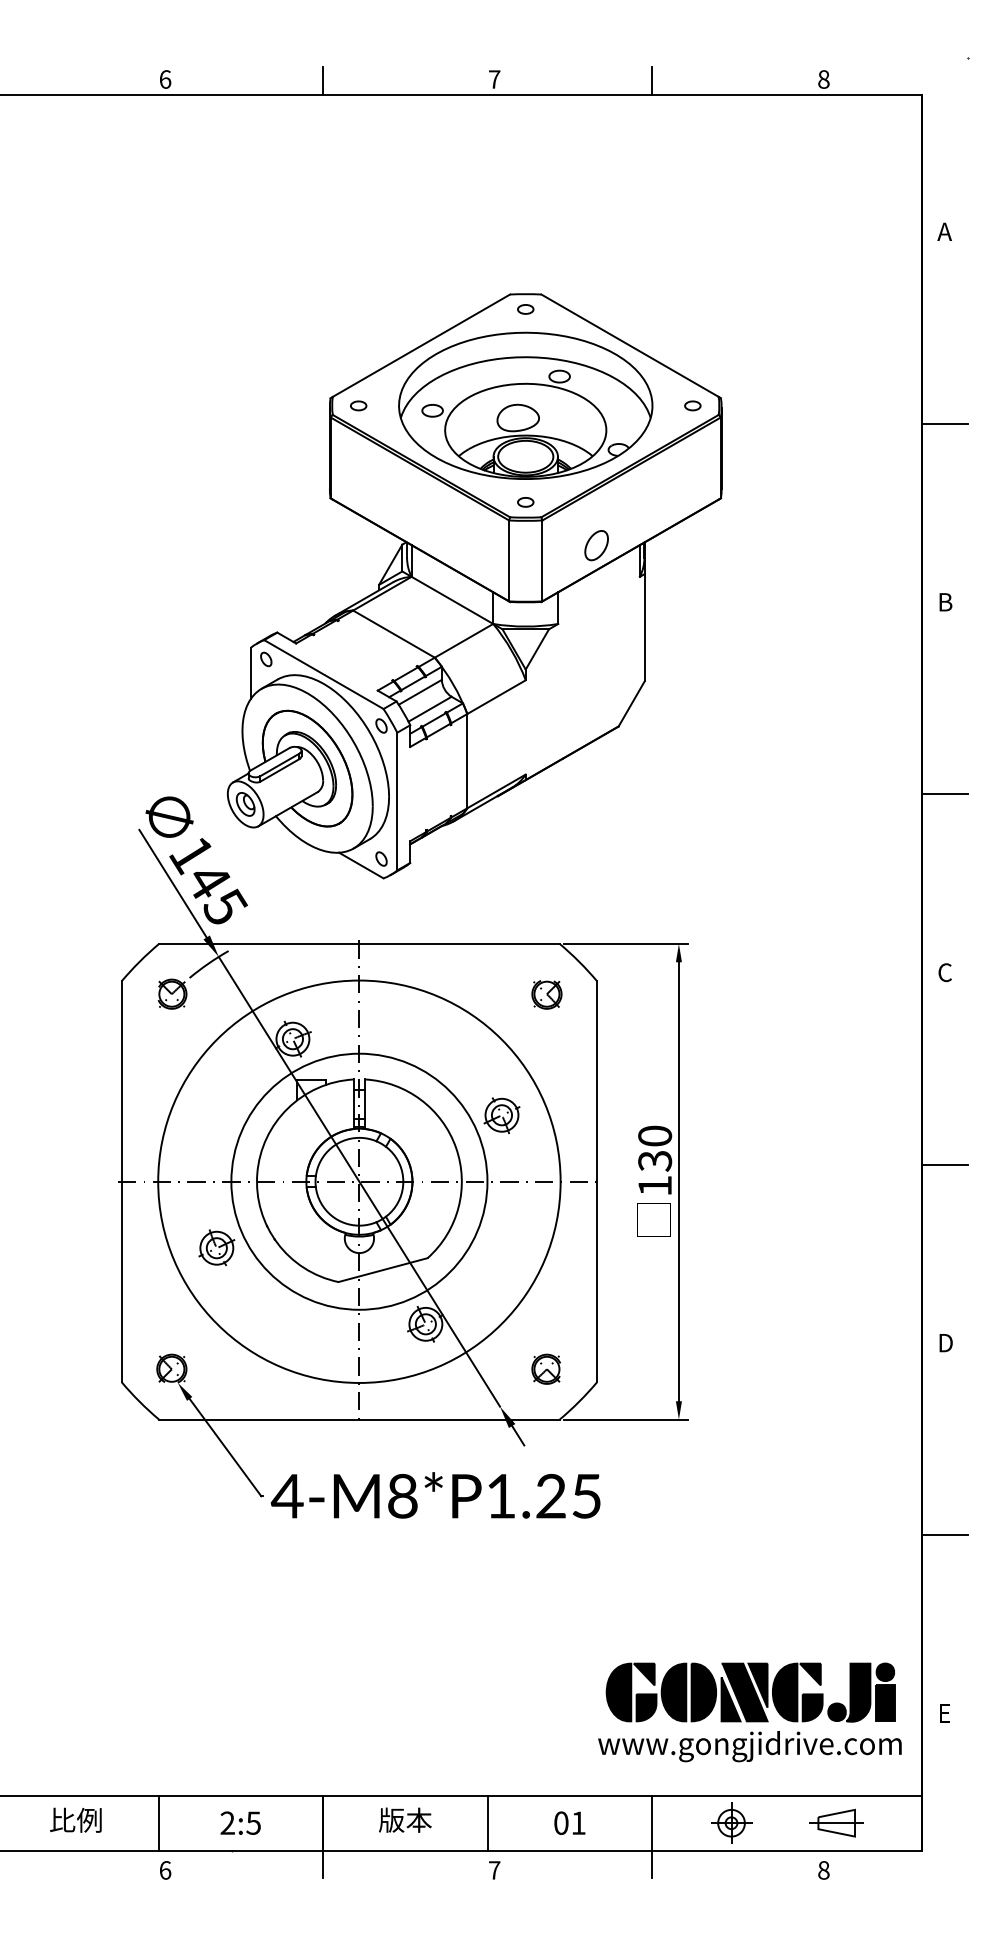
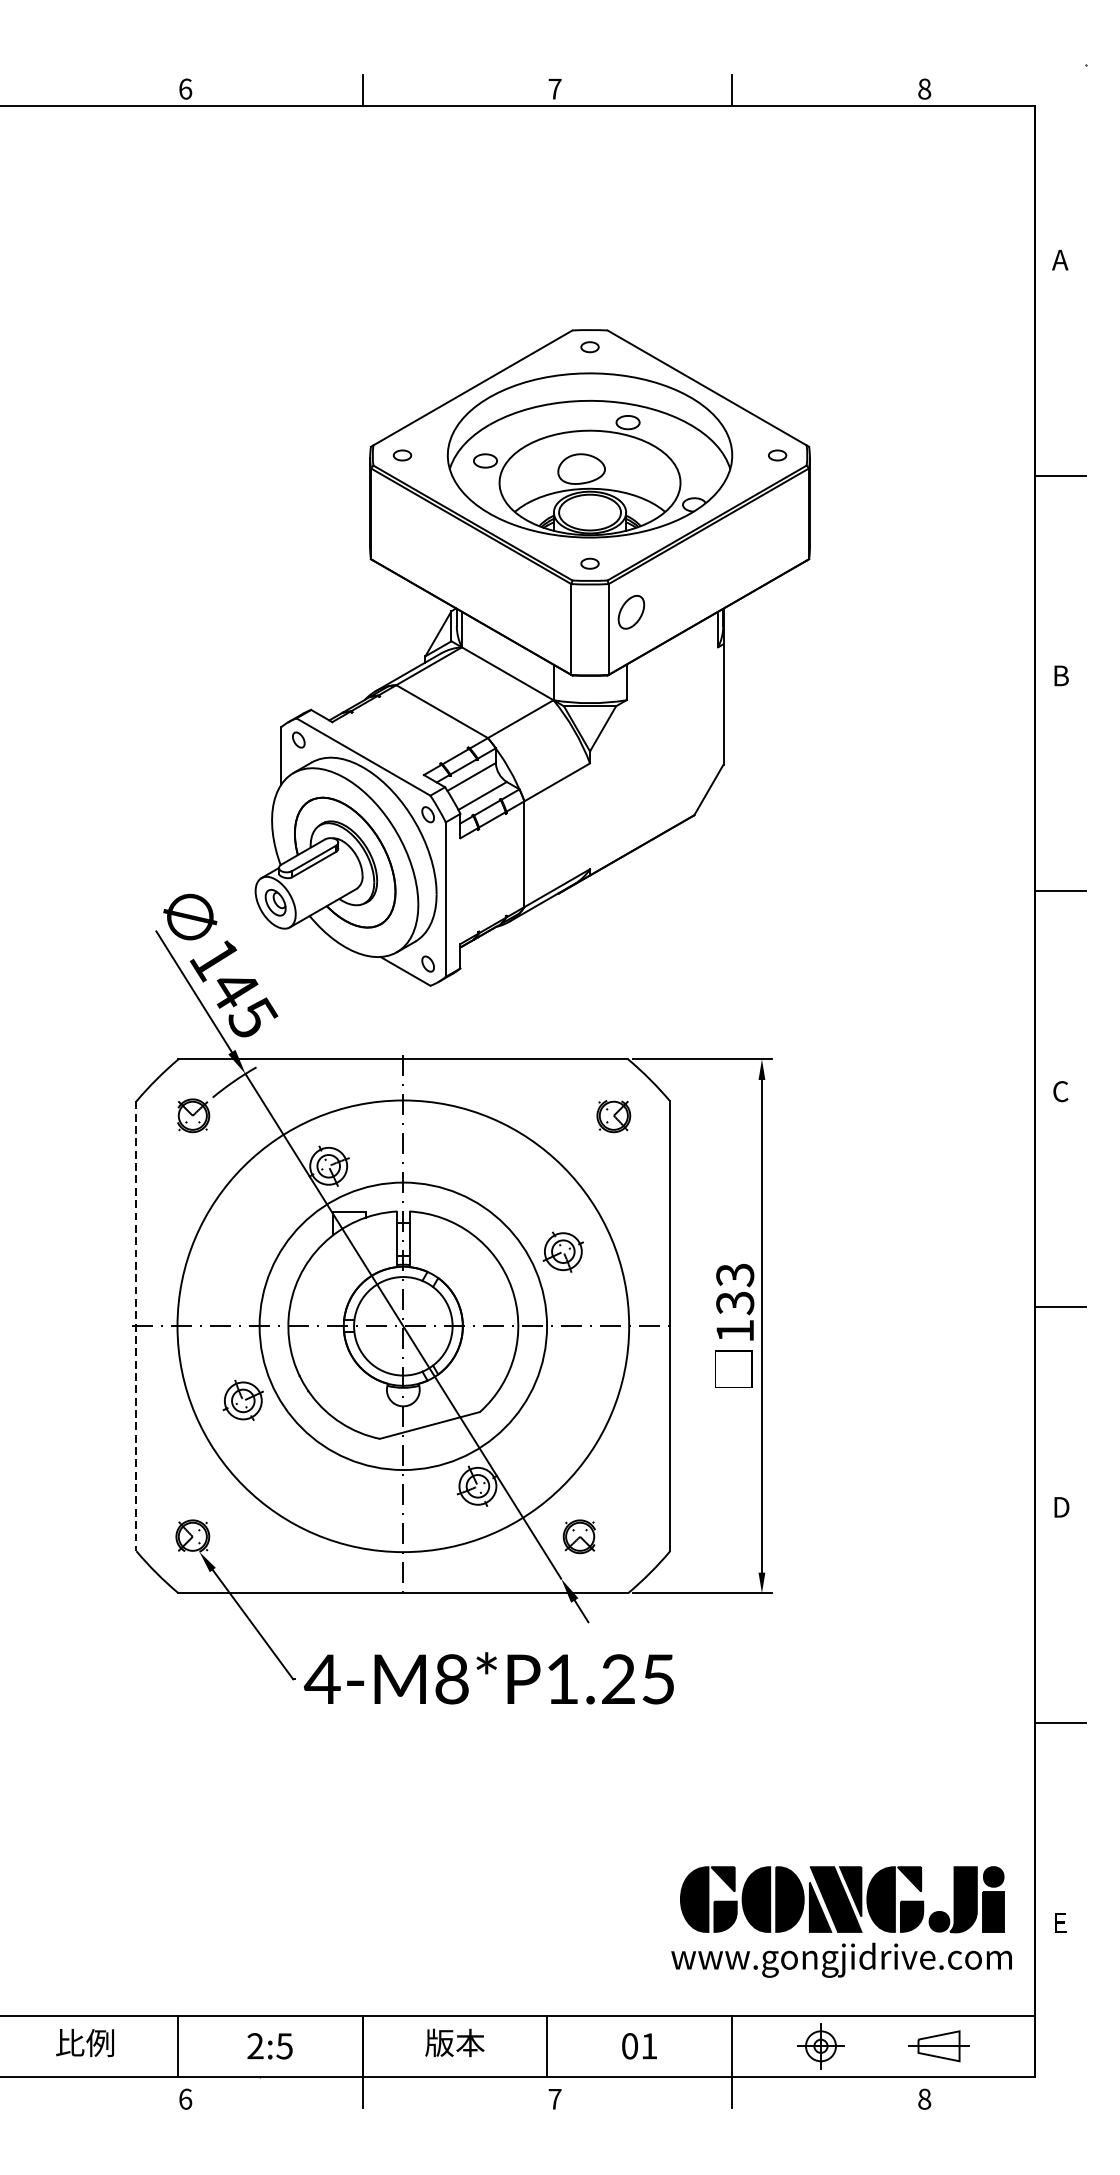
part: (596, 545) -> (631, 612), moved
text: (655, 1135) -> (735, 1274), 130 -> 133
line: (121, 1182) -> (136, 1327), solid -> dashed
part: (545, 1368) -> (578, 1535), moved

